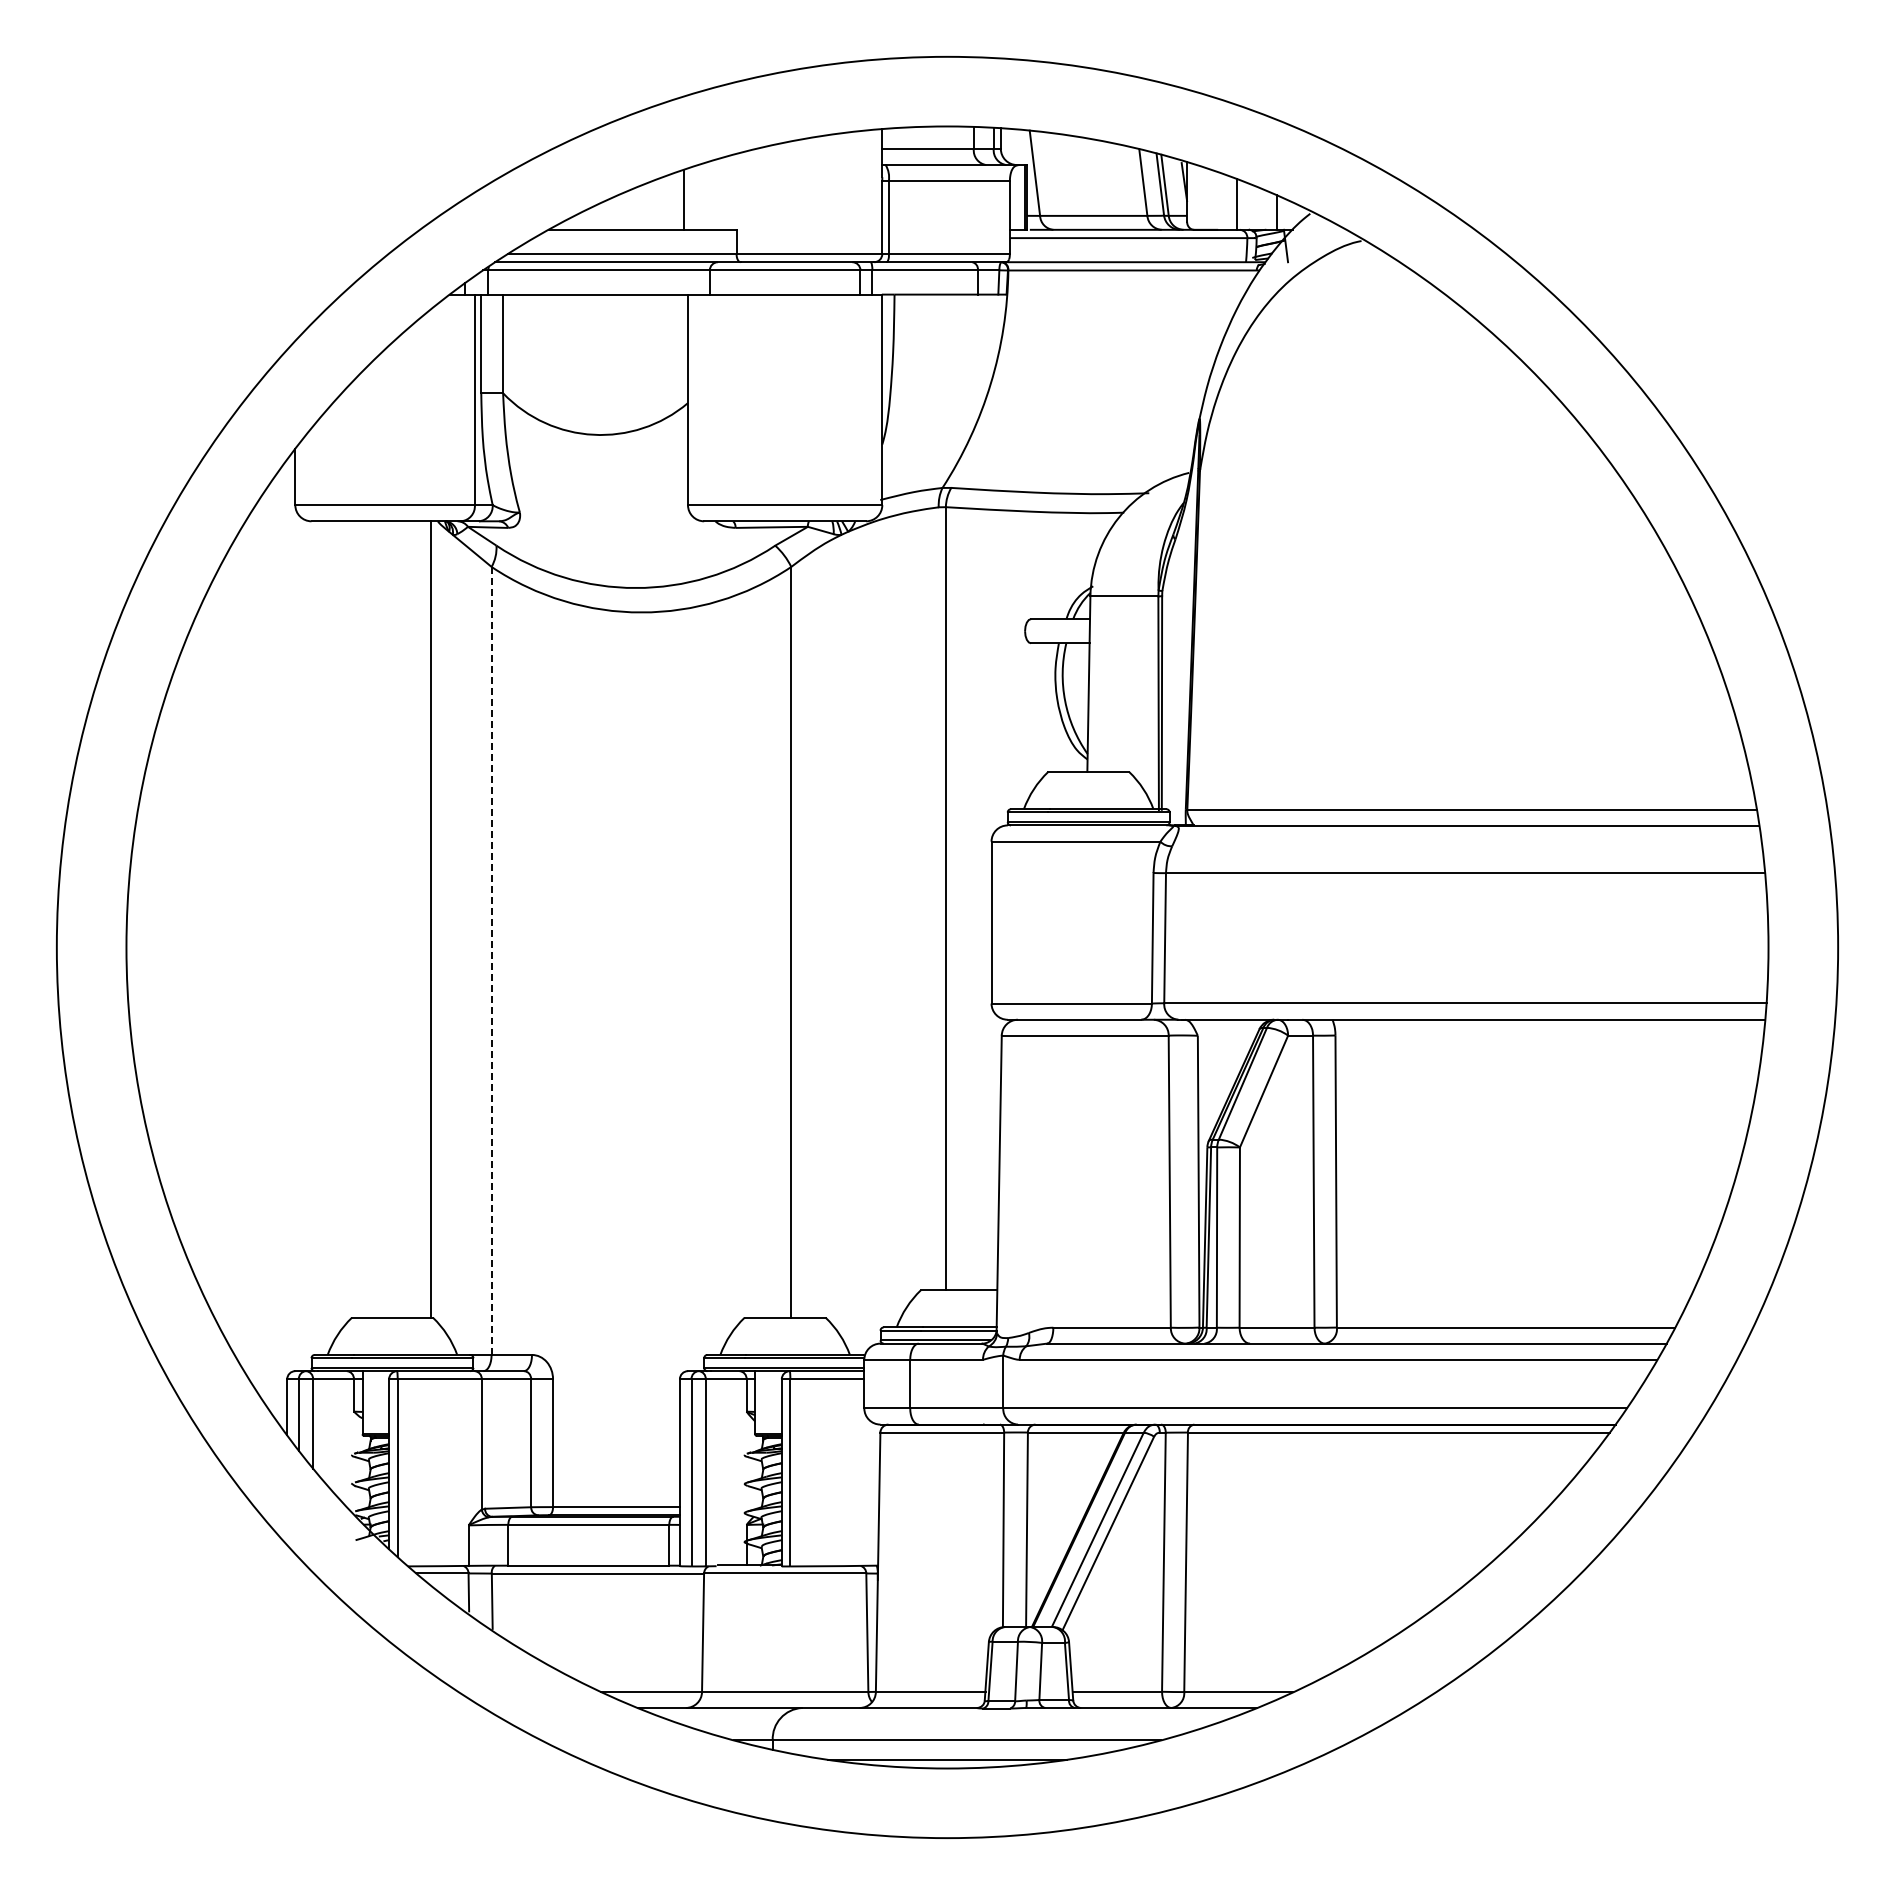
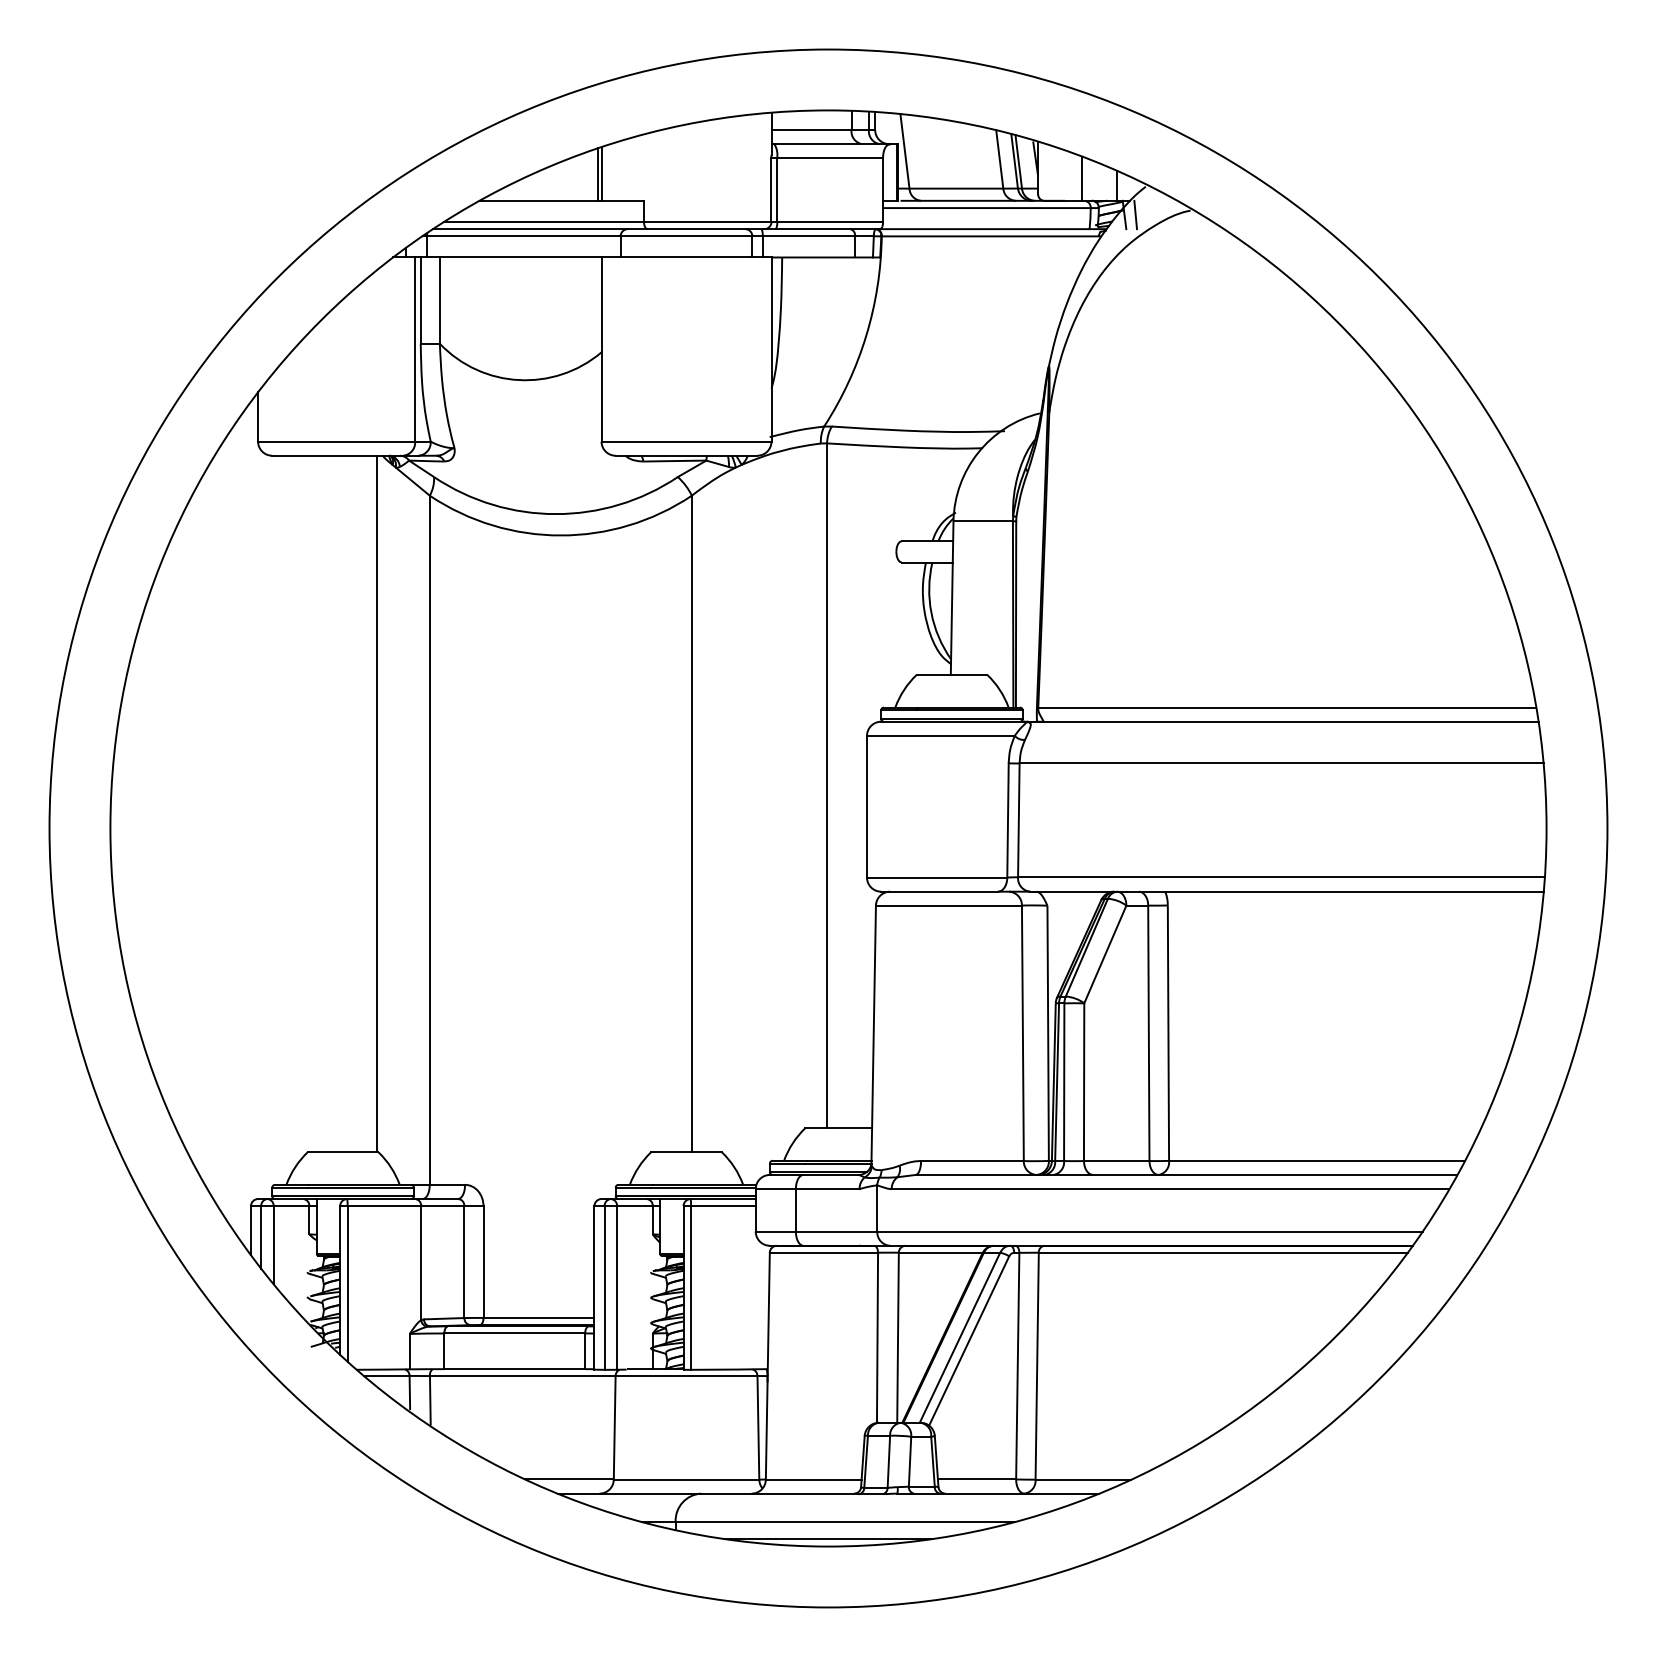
line: (688, 198) -> (601, 173), added
line: (1298, 245) -> (1135, 214), added
line: (491, 961) -> (429, 840), dashed -> solid

